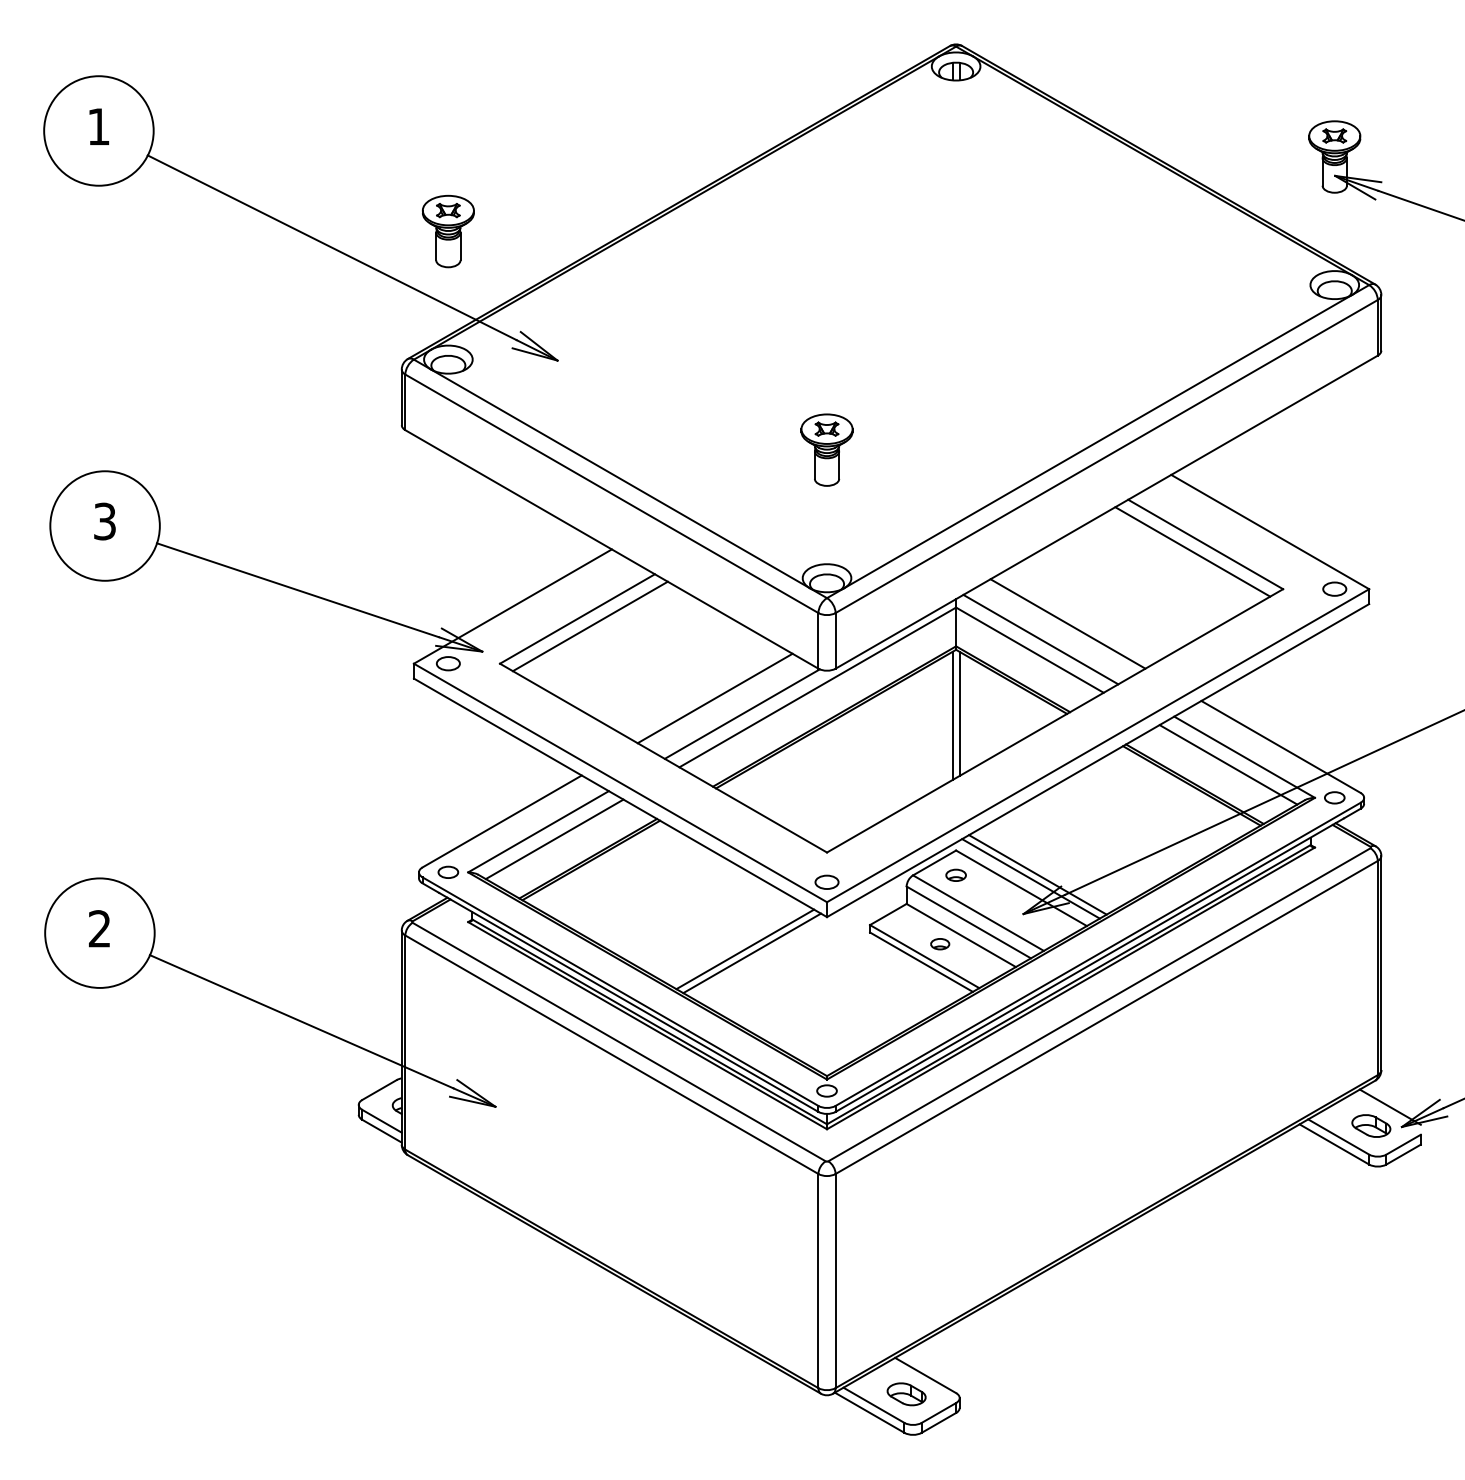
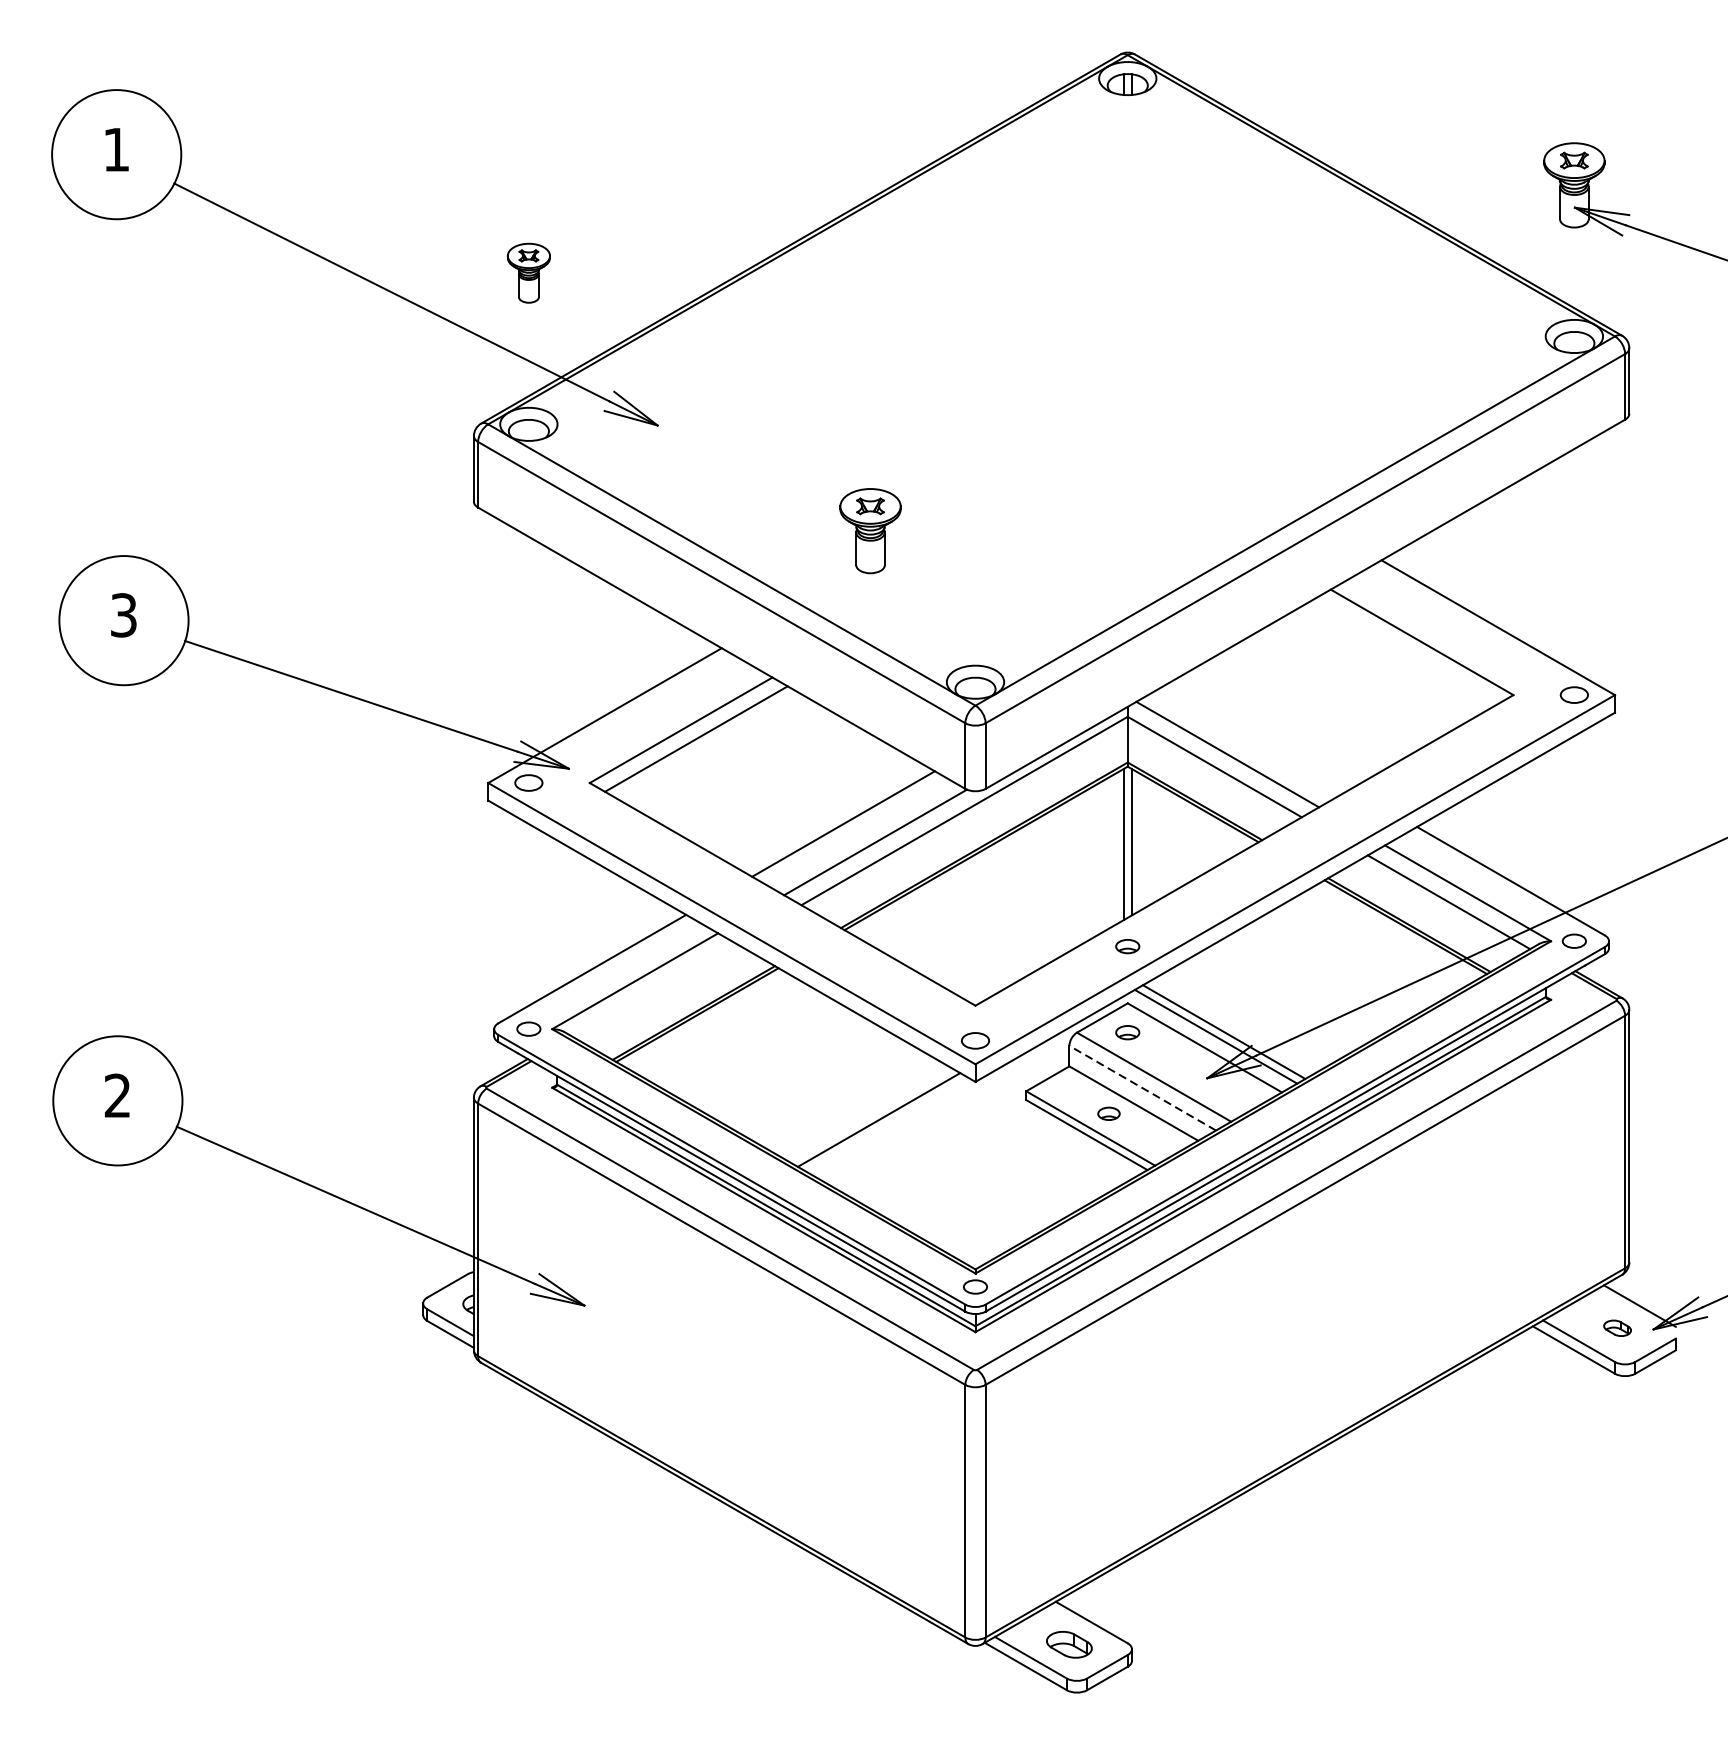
part: (448, 231) -> (529, 273), size x0.7
part: (826, 449) -> (869, 530), moved
line: (1192, 551) -> (1406, 650), removed
line: (1067, 623) -> (1259, 735), removed
part: (955, 801) -> (1127, 945), added
line: (554, 839) -> (654, 990), removed
line: (968, 922) -> (1142, 1088), solid -> dashed
line: (752, 953) -> (887, 1124), removed
part: (1371, 1125) -> (1617, 1327), size x0.6

